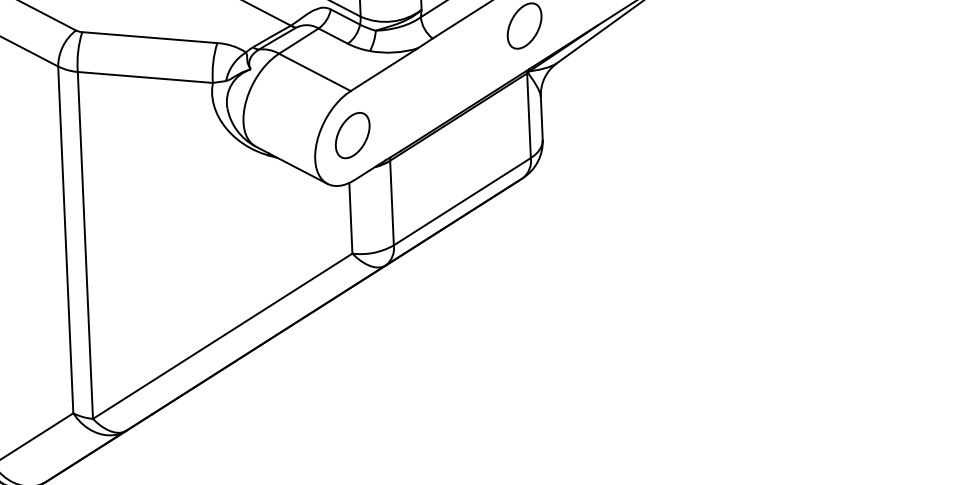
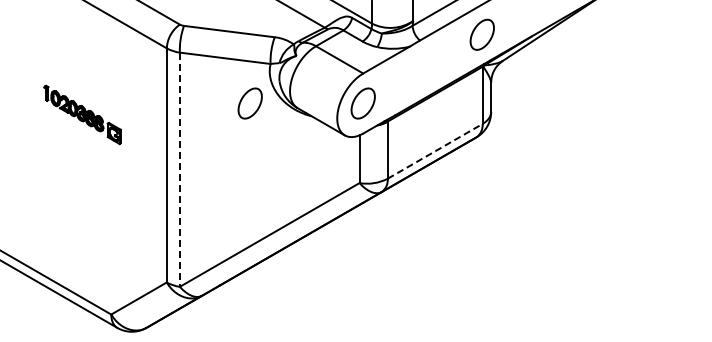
part: (184, 142) -> (249, 103), added
line: (462, 201) -> (435, 151), solid -> dashed
line: (84, 246) -> (179, 170), solid -> dashed

